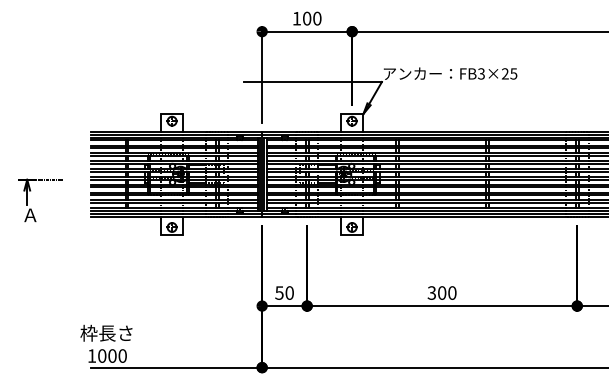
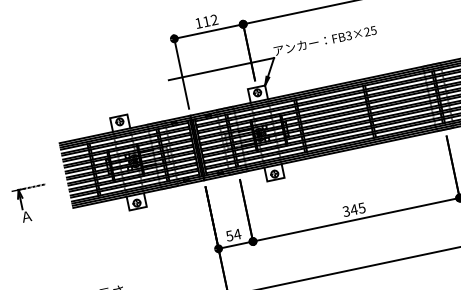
text: (312, 18) -> (210, 20), 100 -> 112
text: (289, 292) -> (237, 233), 50 -> 54
text: (446, 292) -> (357, 208), 300 -> 345

